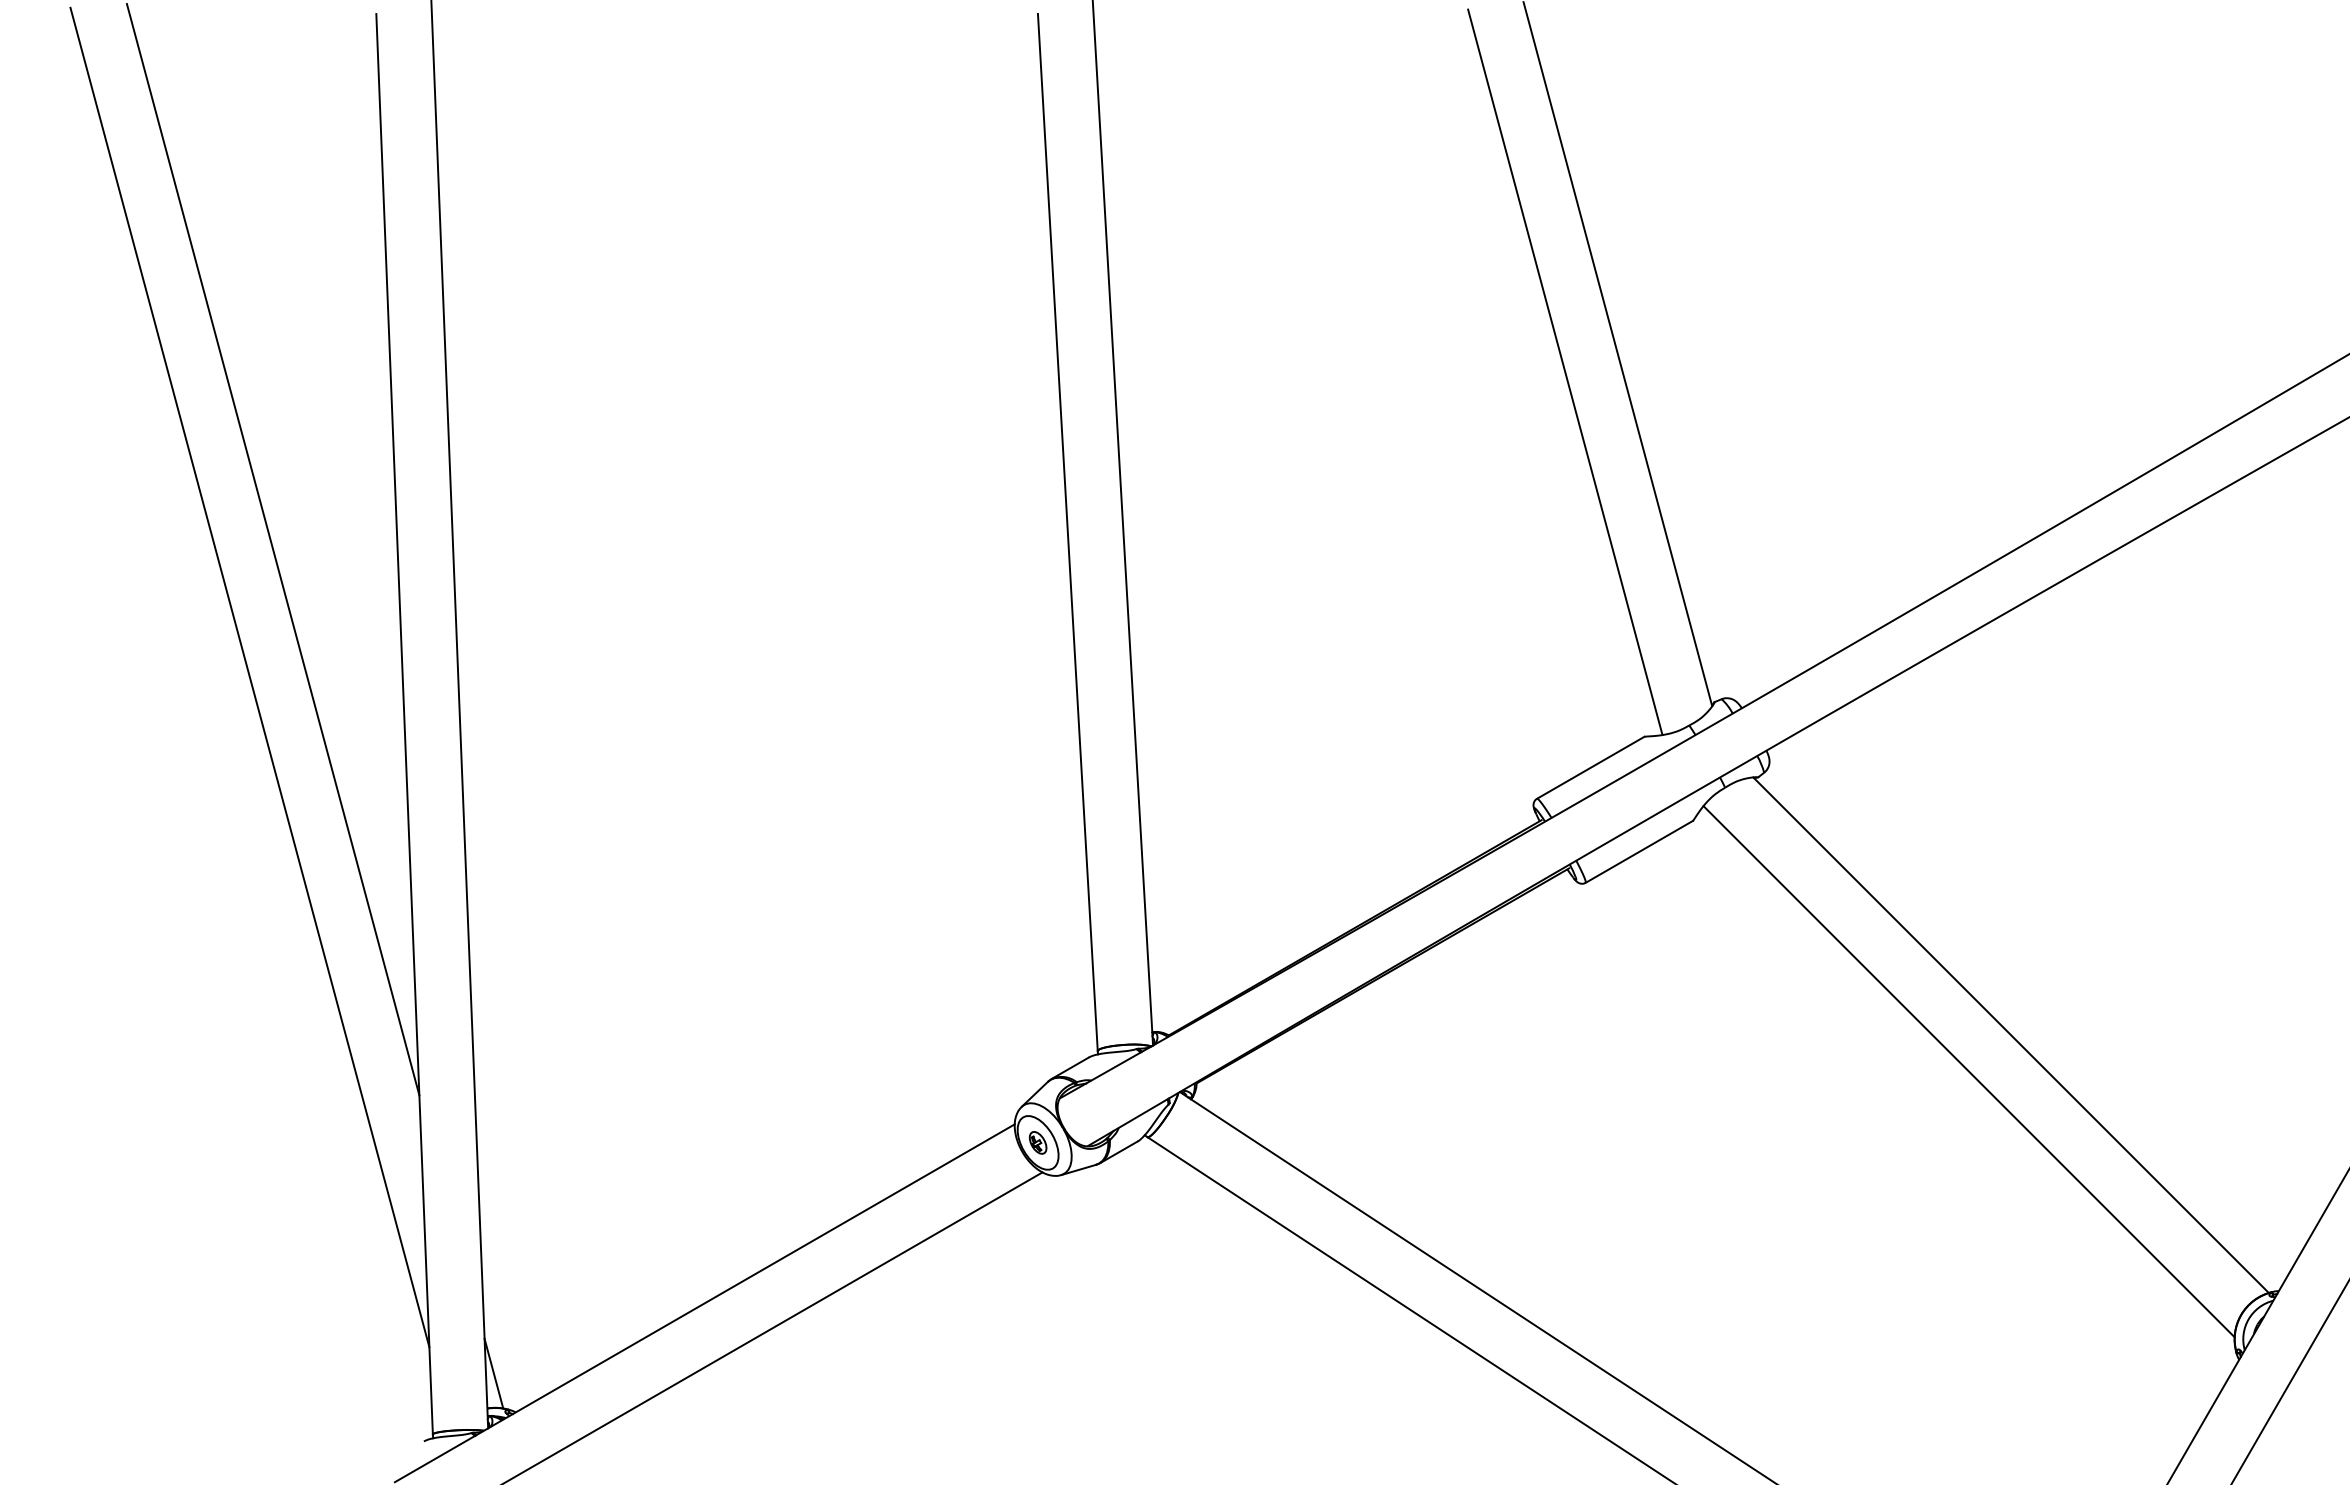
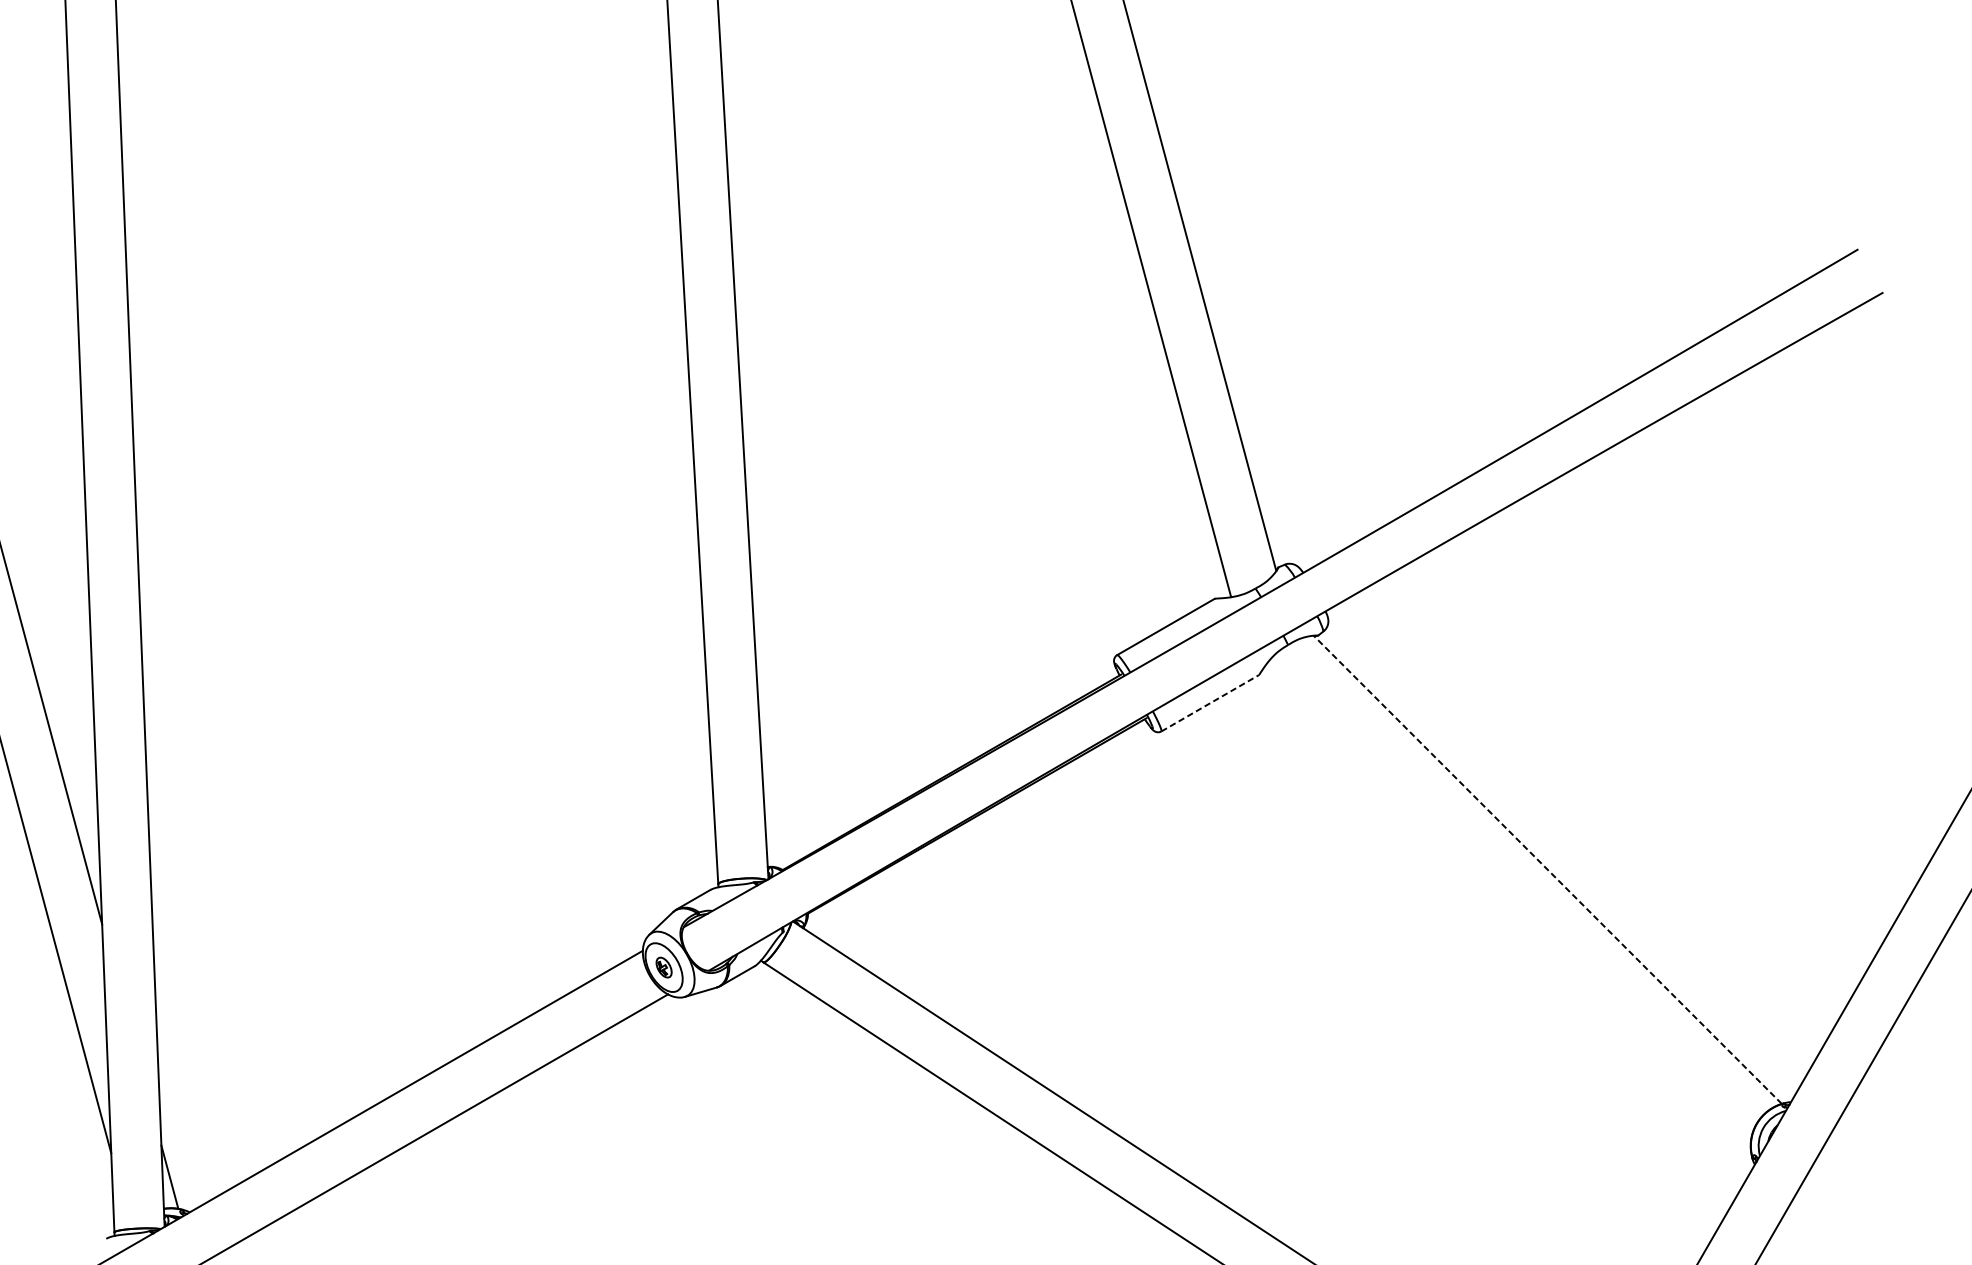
line: (1639, 851) -> (1210, 702), solid -> dashed
line: (2011, 1035) -> (1548, 870), solid -> dashed
line: (1968, 1071) -> (1509, 902), removed

